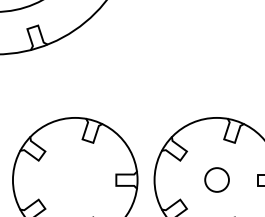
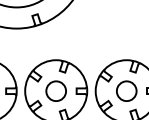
circle: (73, 178) -> (55, 90), added
circle: (216, 178) -> (126, 90), size x1.67

